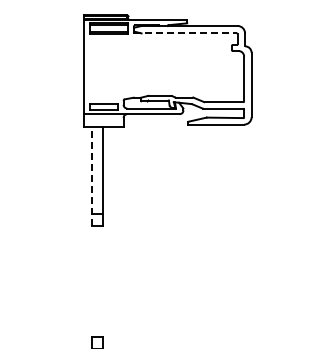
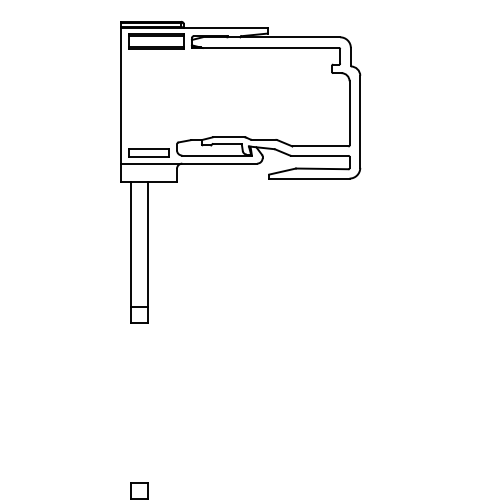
line: (185, 33) -> (265, 48), dashed -> solid
line: (91, 175) -> (130, 251), dashed -> solid

